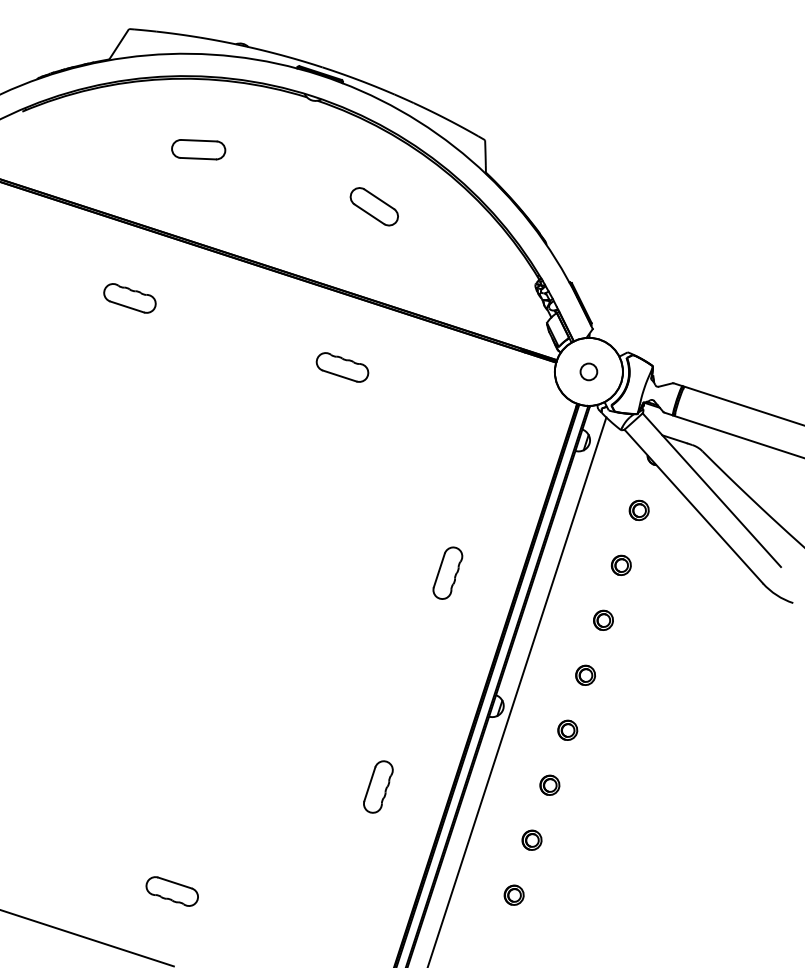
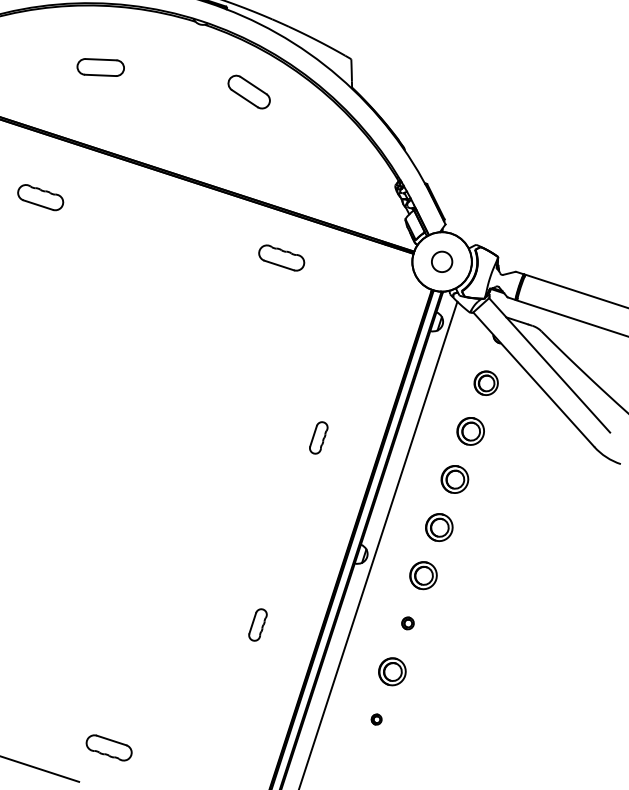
part: (373, 206) -> (248, 91), moved
part: (342, 367) -> (281, 258), moved
circle: (588, 371) -> (441, 261), size x1.4
part: (638, 509) -> (485, 382), size x1.4
part: (620, 564) -> (469, 430), size x1.6
part: (447, 572) -> (318, 437), size x0.7
part: (603, 619) -> (454, 478), size x1.6
part: (585, 674) -> (439, 526), size x1.6
part: (567, 729) -> (423, 574), size x1.6
part: (549, 784) -> (407, 622), size x0.7
part: (378, 786) -> (258, 624), size x0.7
part: (531, 839) -> (391, 670), size x1.6
part: (171, 891) -> (108, 747), moved
part: (513, 894) -> (376, 719), size x0.6

